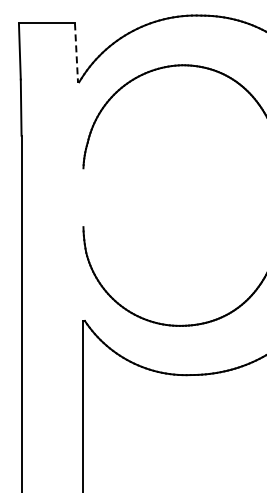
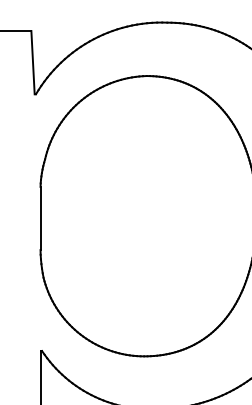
line: (76, 53) -> (33, 63), dashed -> solid
line: (83, 197) -> (40, 218), added

